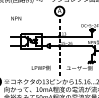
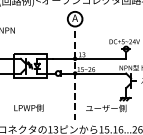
text: (40, 67) -> (27, 107), moved

